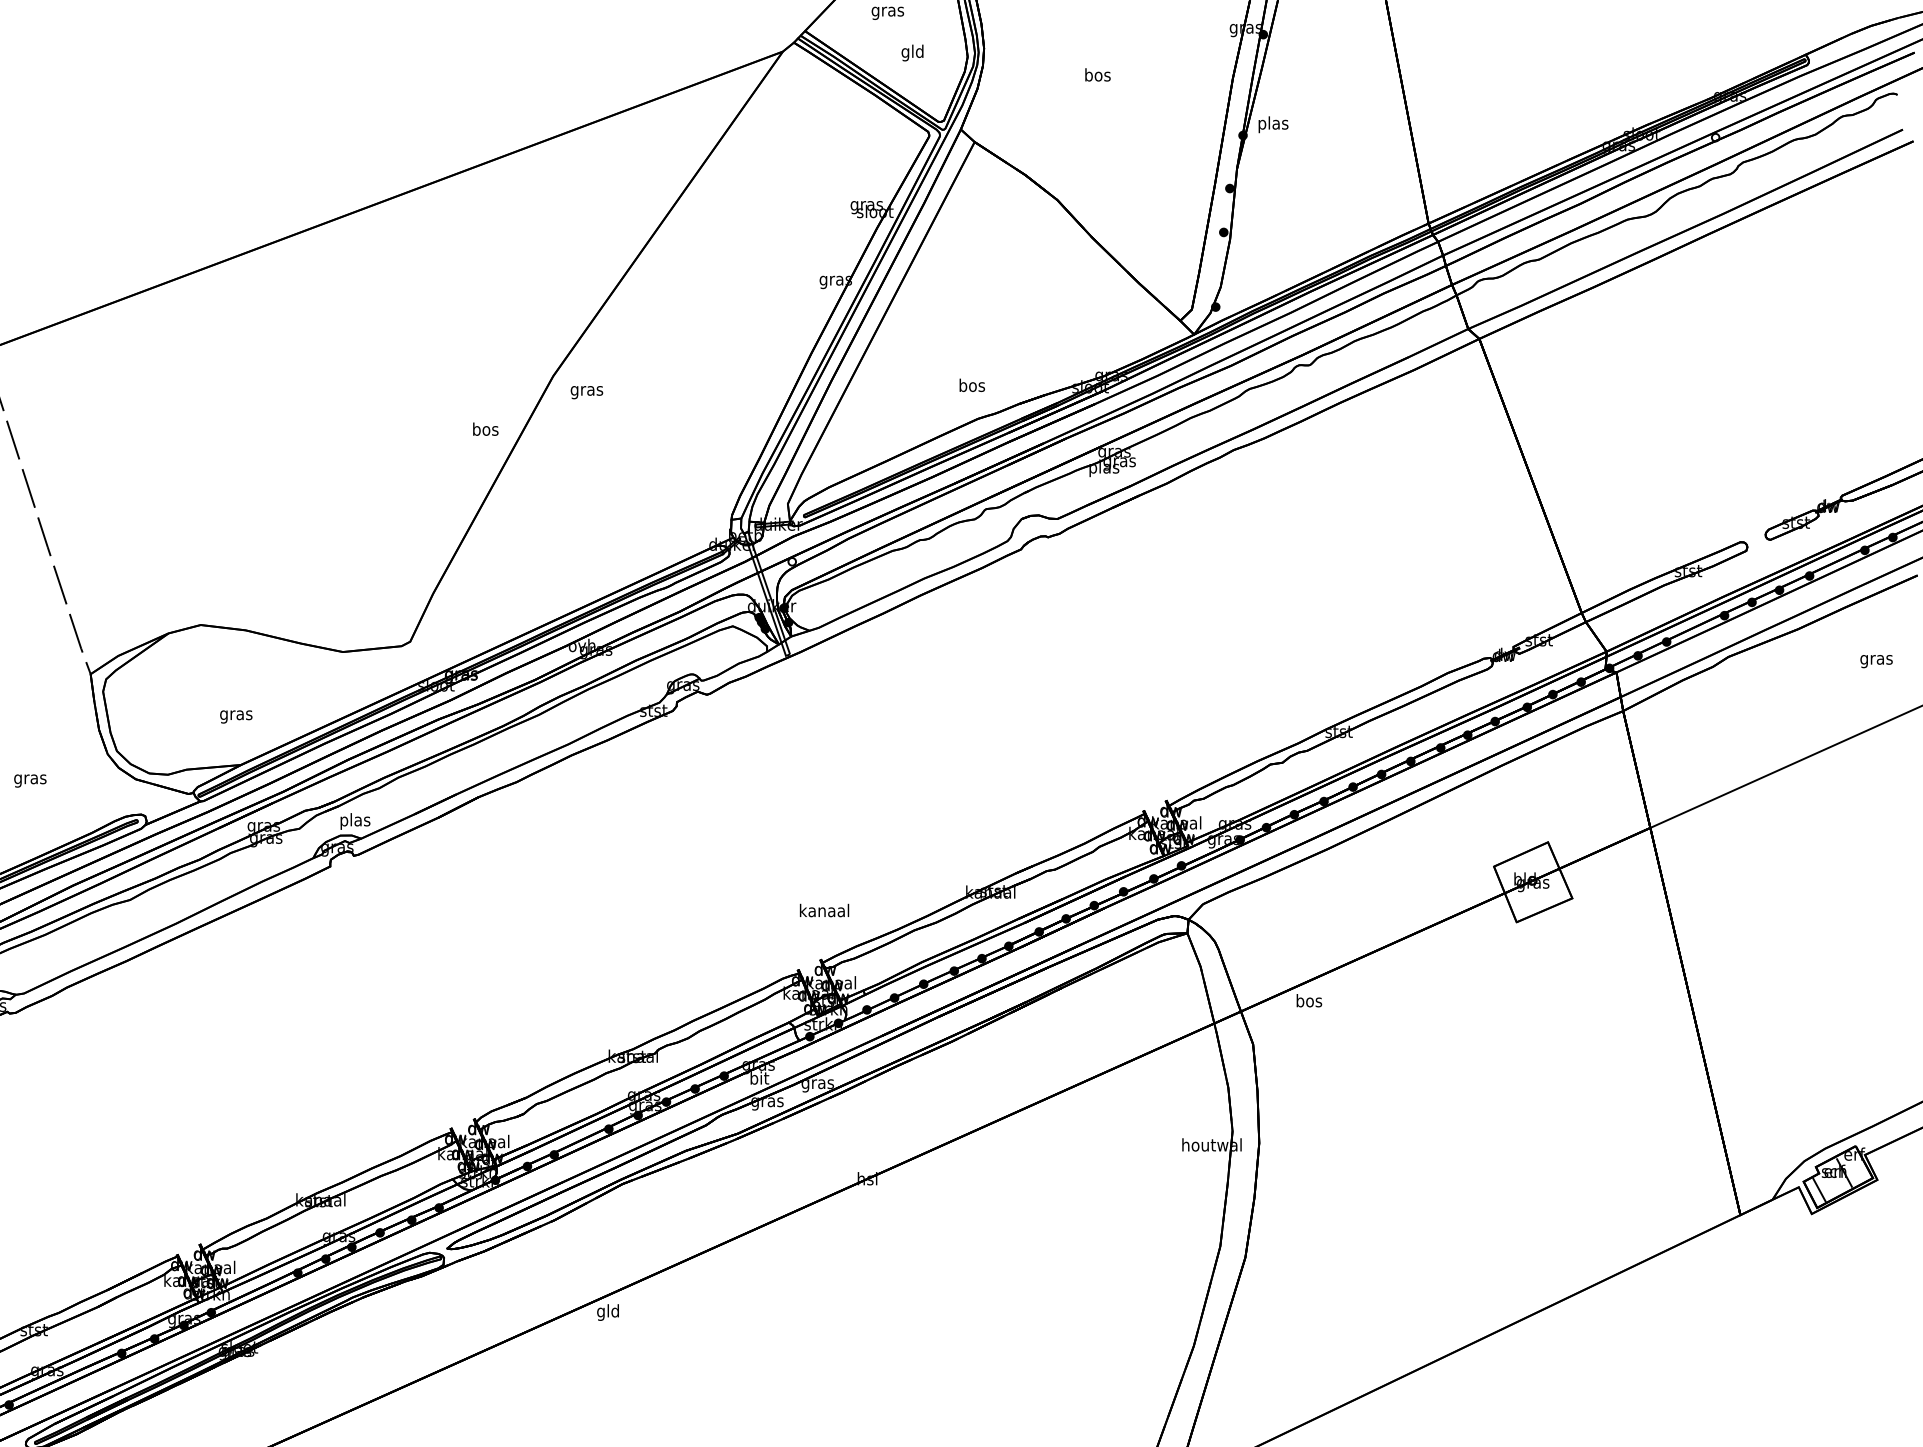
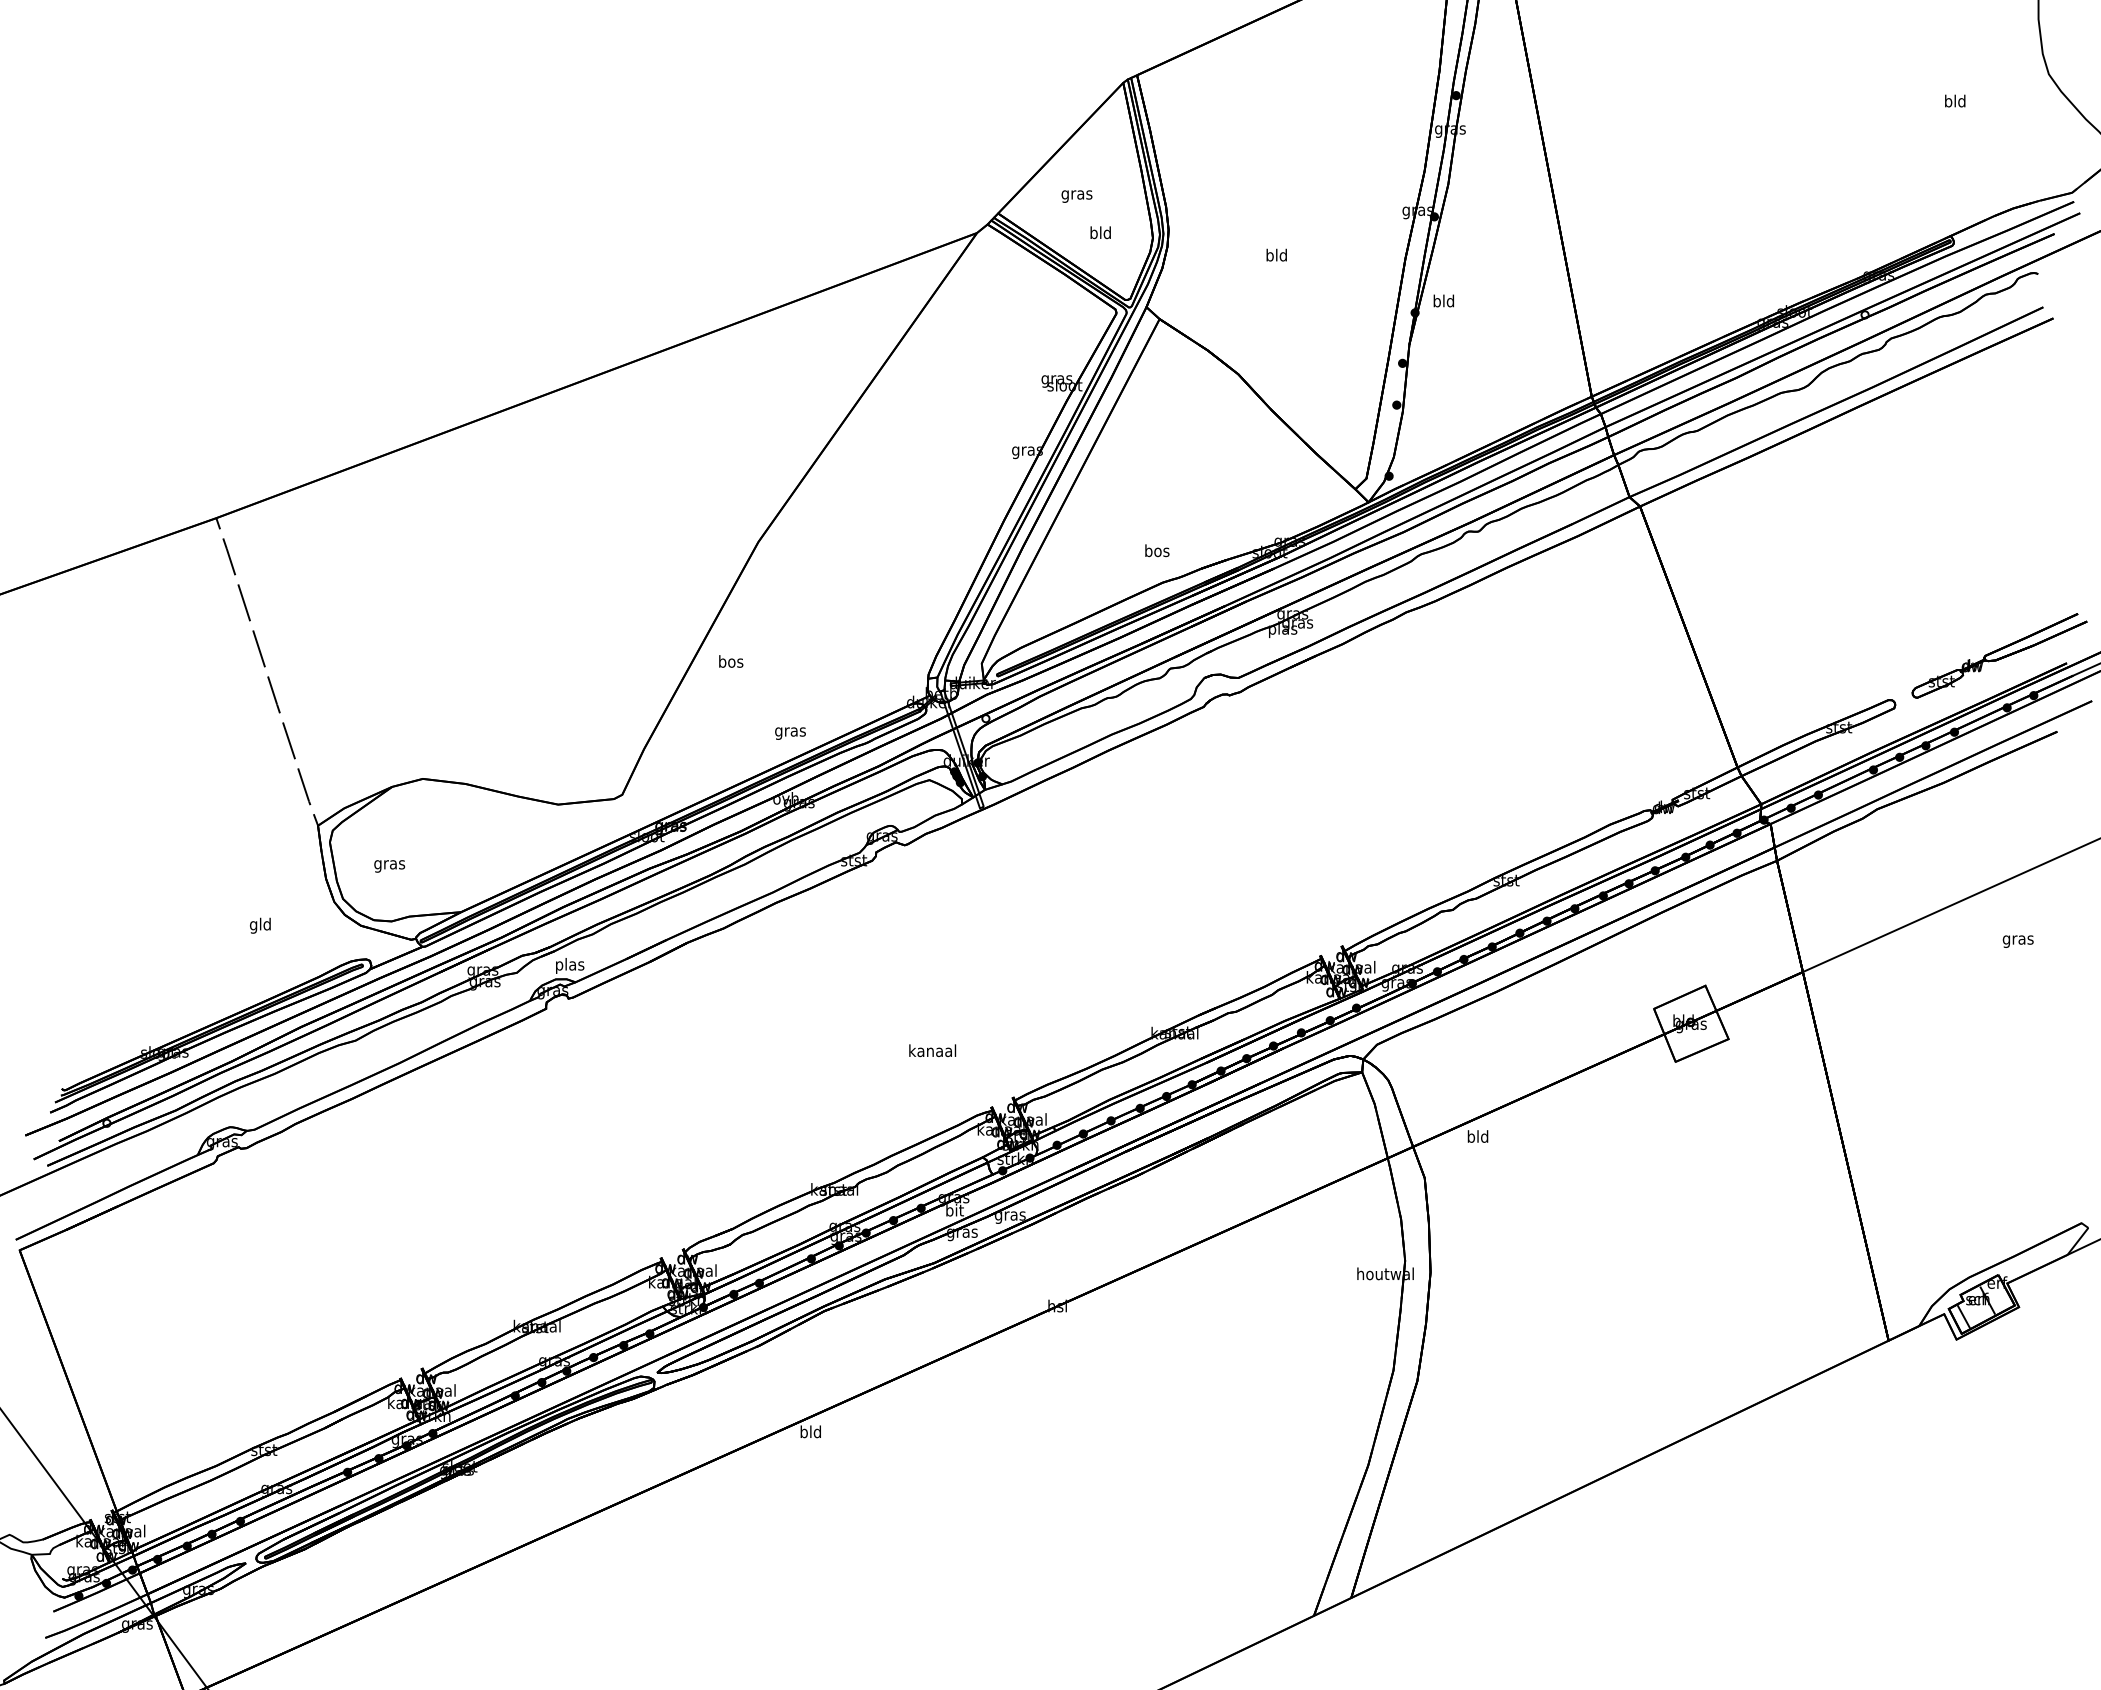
text: (905, 53) -> (1093, 234), gld -> bld
text: (1098, 74) -> (1277, 254), bos -> bld
text: (1273, 124) -> (1444, 302), plas -> bld
text: (586, 392) -> (790, 733), moved
text: (486, 429) -> (731, 661), moved
text: (1875, 661) -> (2017, 941), moved
text: (236, 717) -> (389, 866), moved
text: (30, 779) -> (260, 925), gras -> gld
text: (824, 910) -> (932, 1050), moved
text: (1309, 1000) -> (1478, 1136), bos -> bld
text: (600, 1312) -> (803, 1433), gld -> bld

